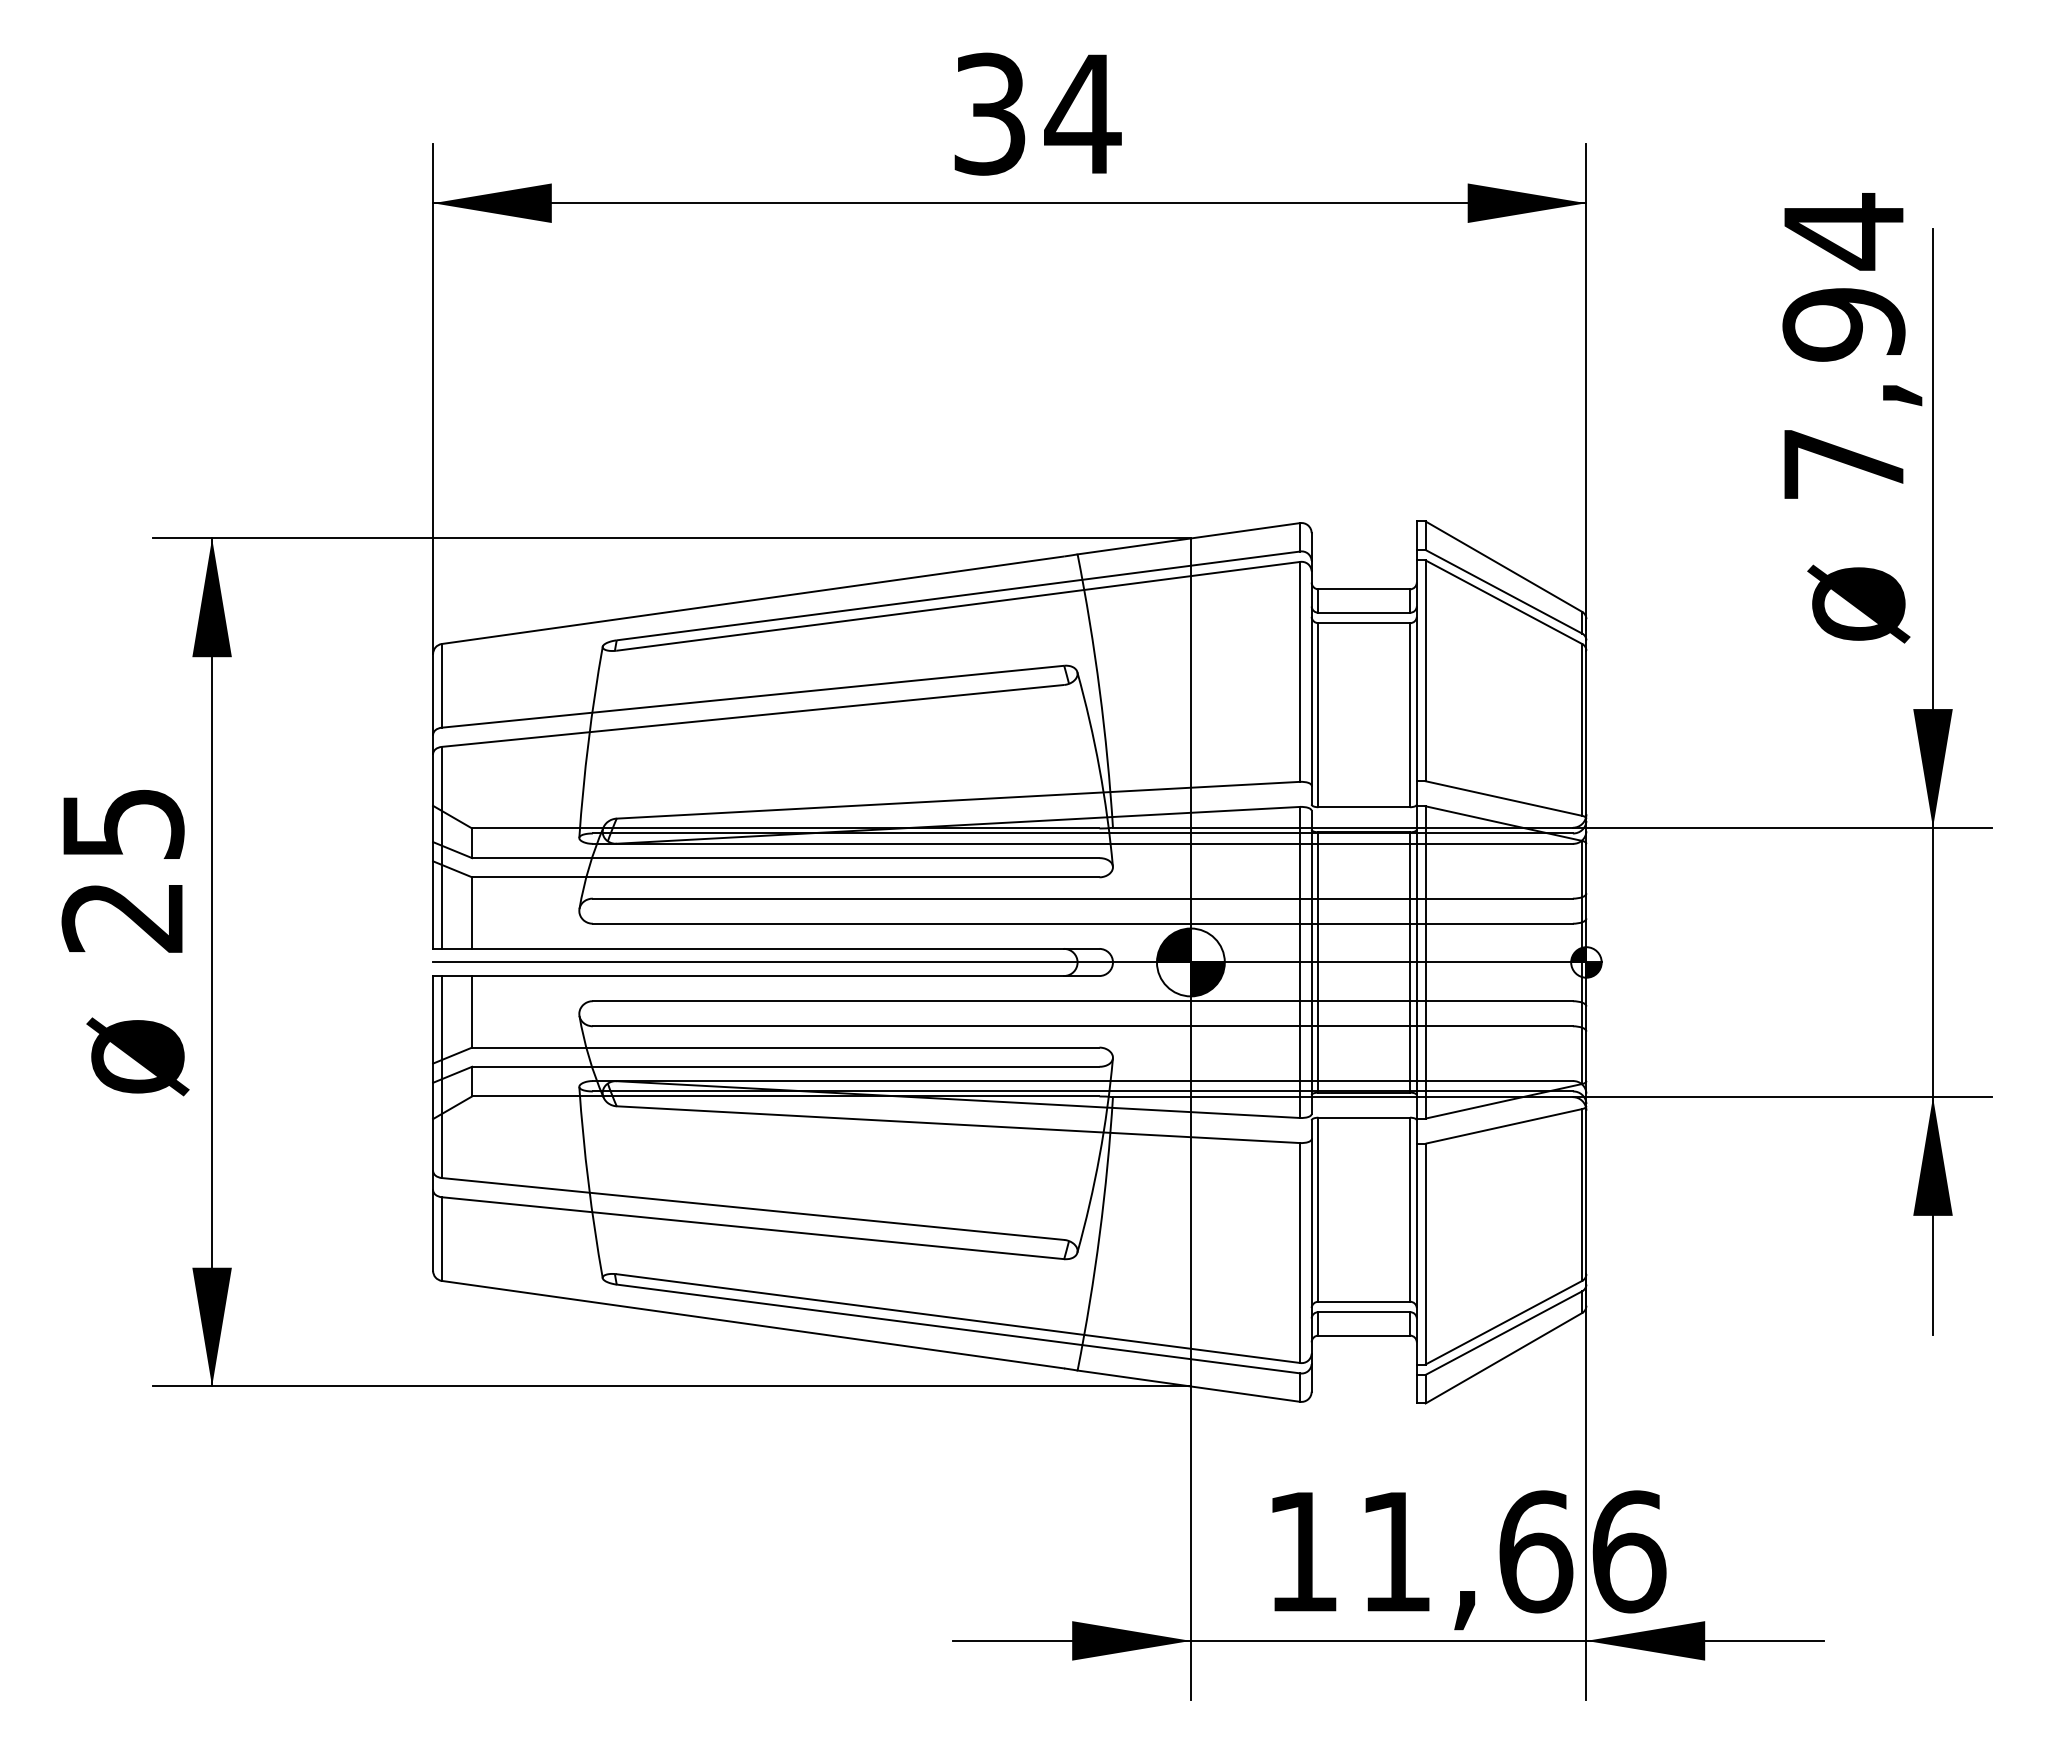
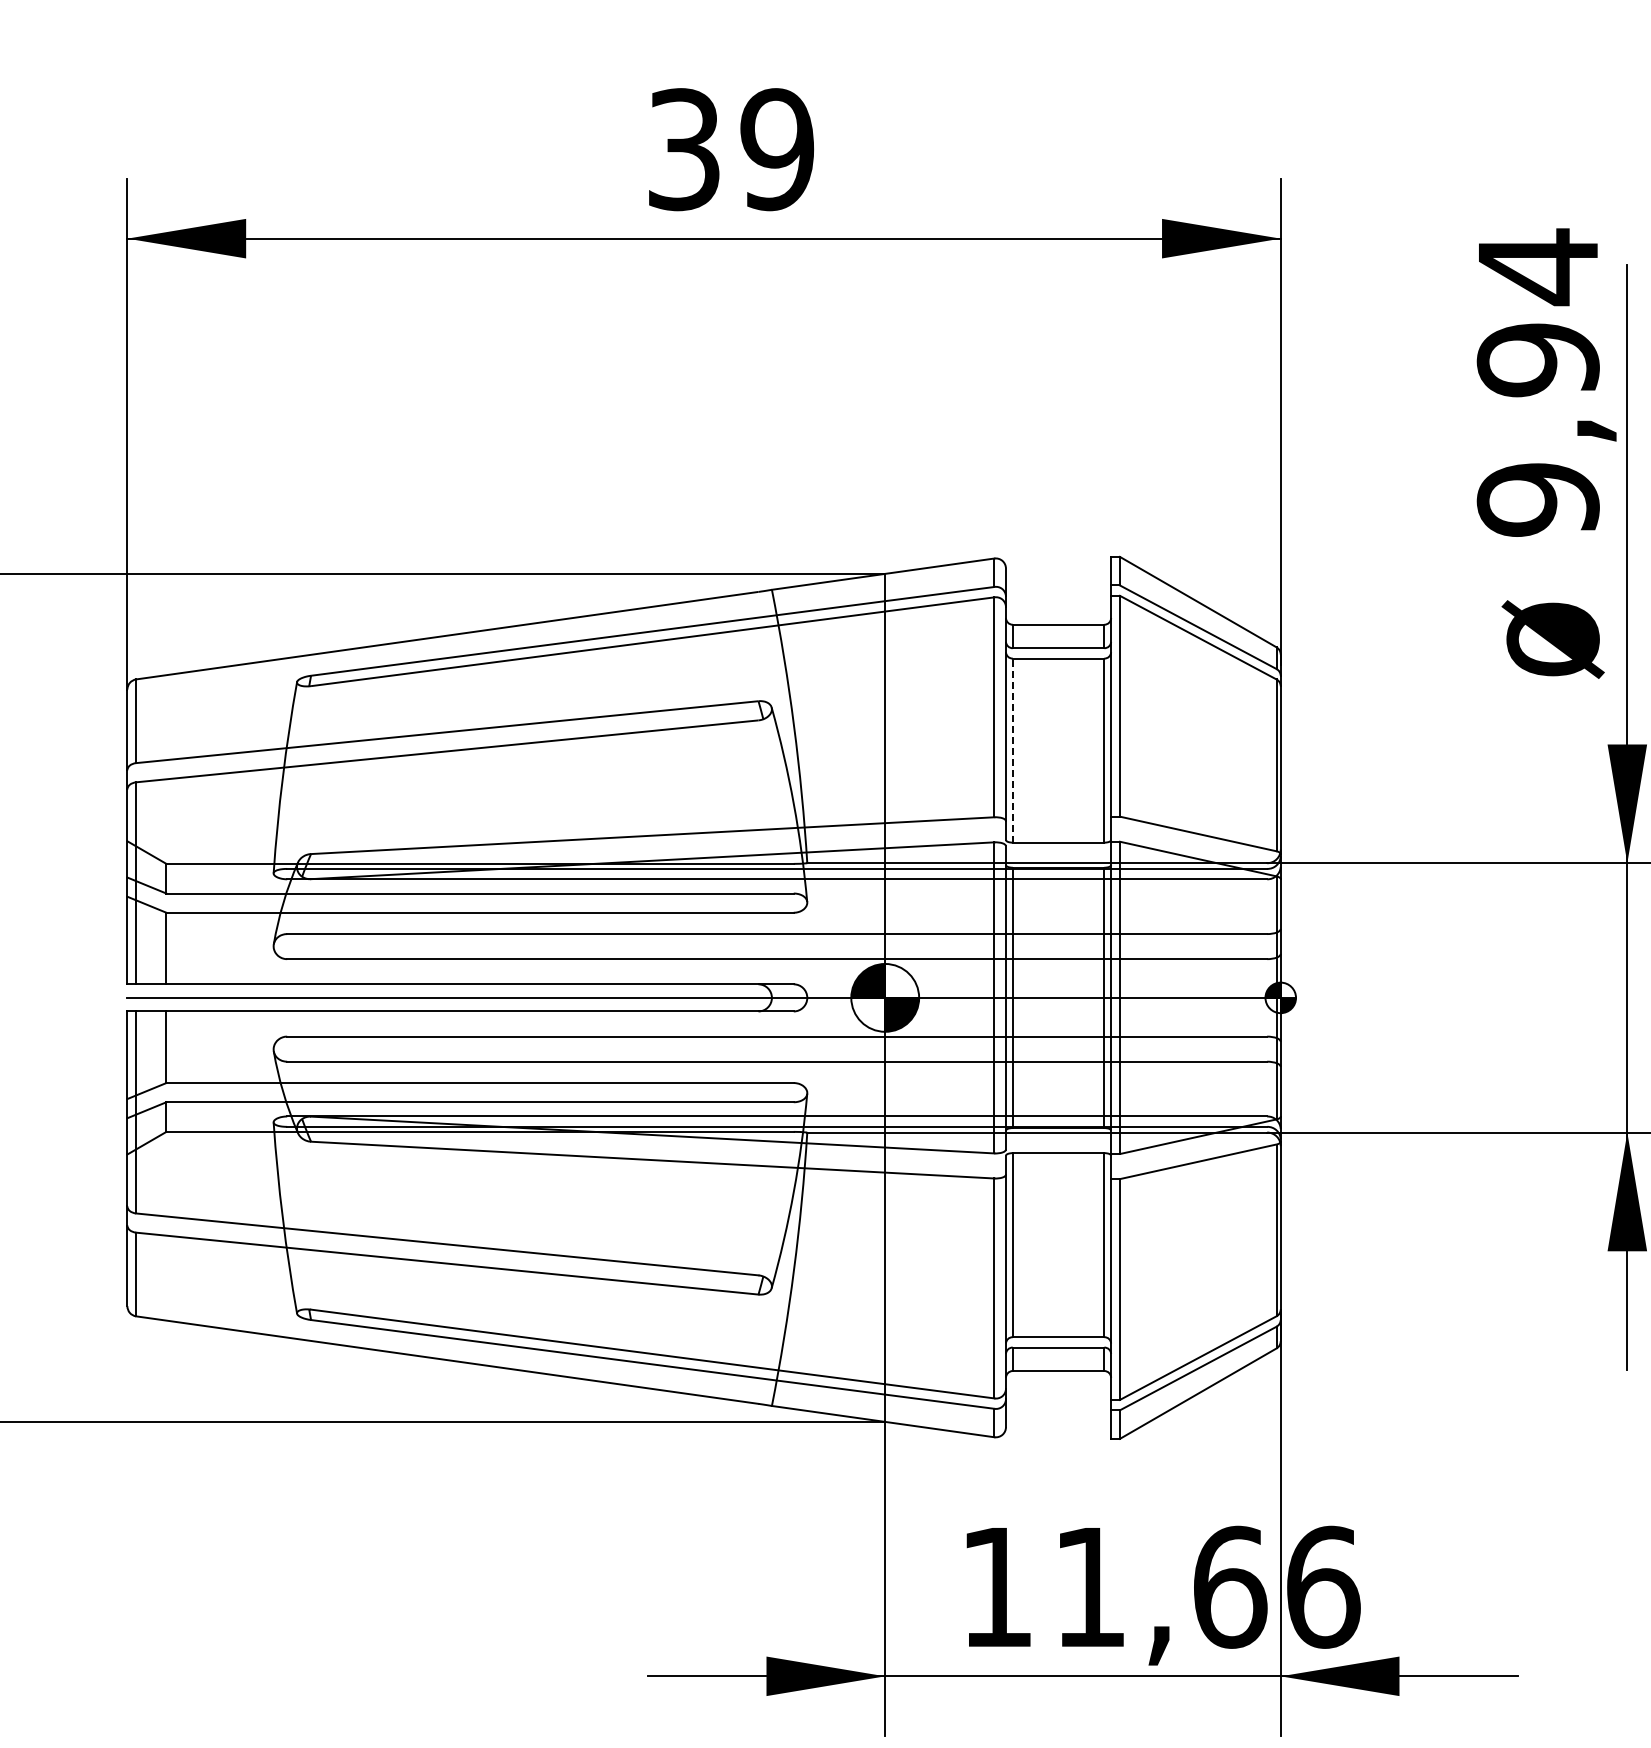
text: (1082, 113) -> (776, 148), 34 -> 39
text: (1843, 464) -> (1537, 499), 7,94 -> 9,94
line: (1318, 714) -> (1012, 749), solid -> dashed

